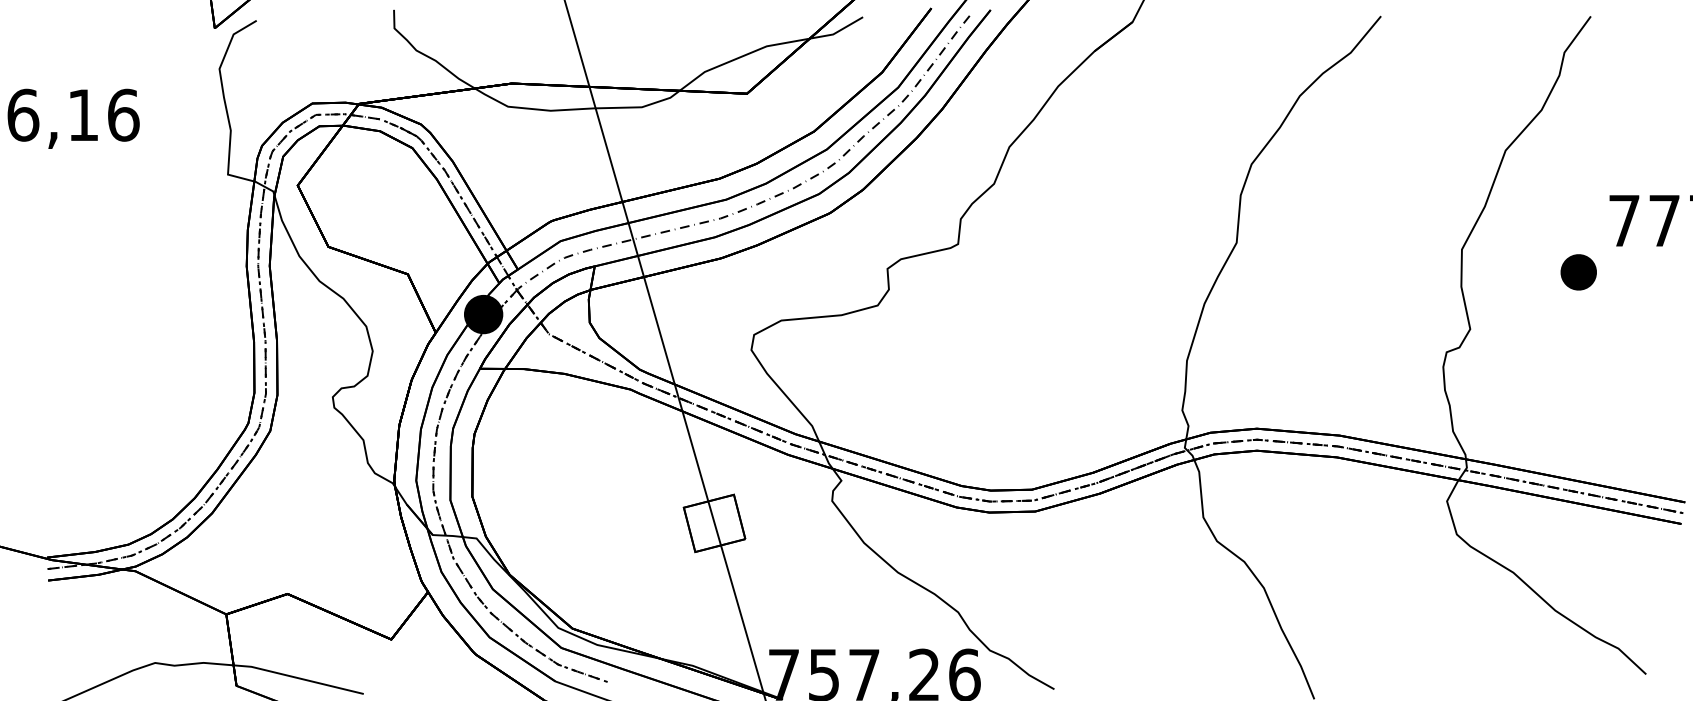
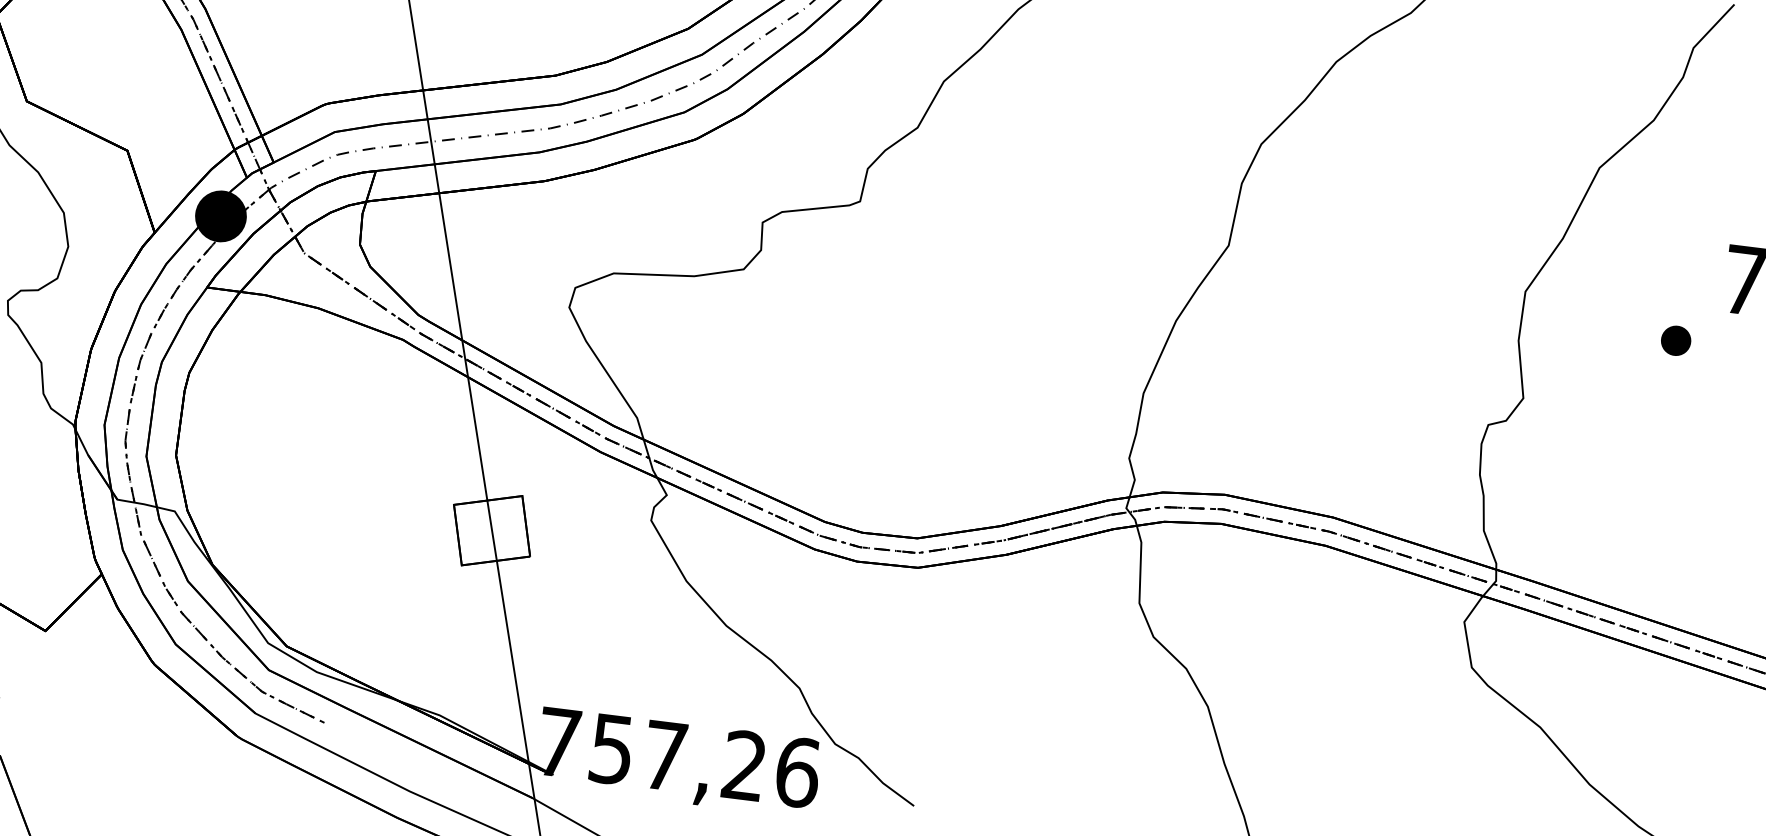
part: (1578, 271) -> (1676, 339), size x0.62

